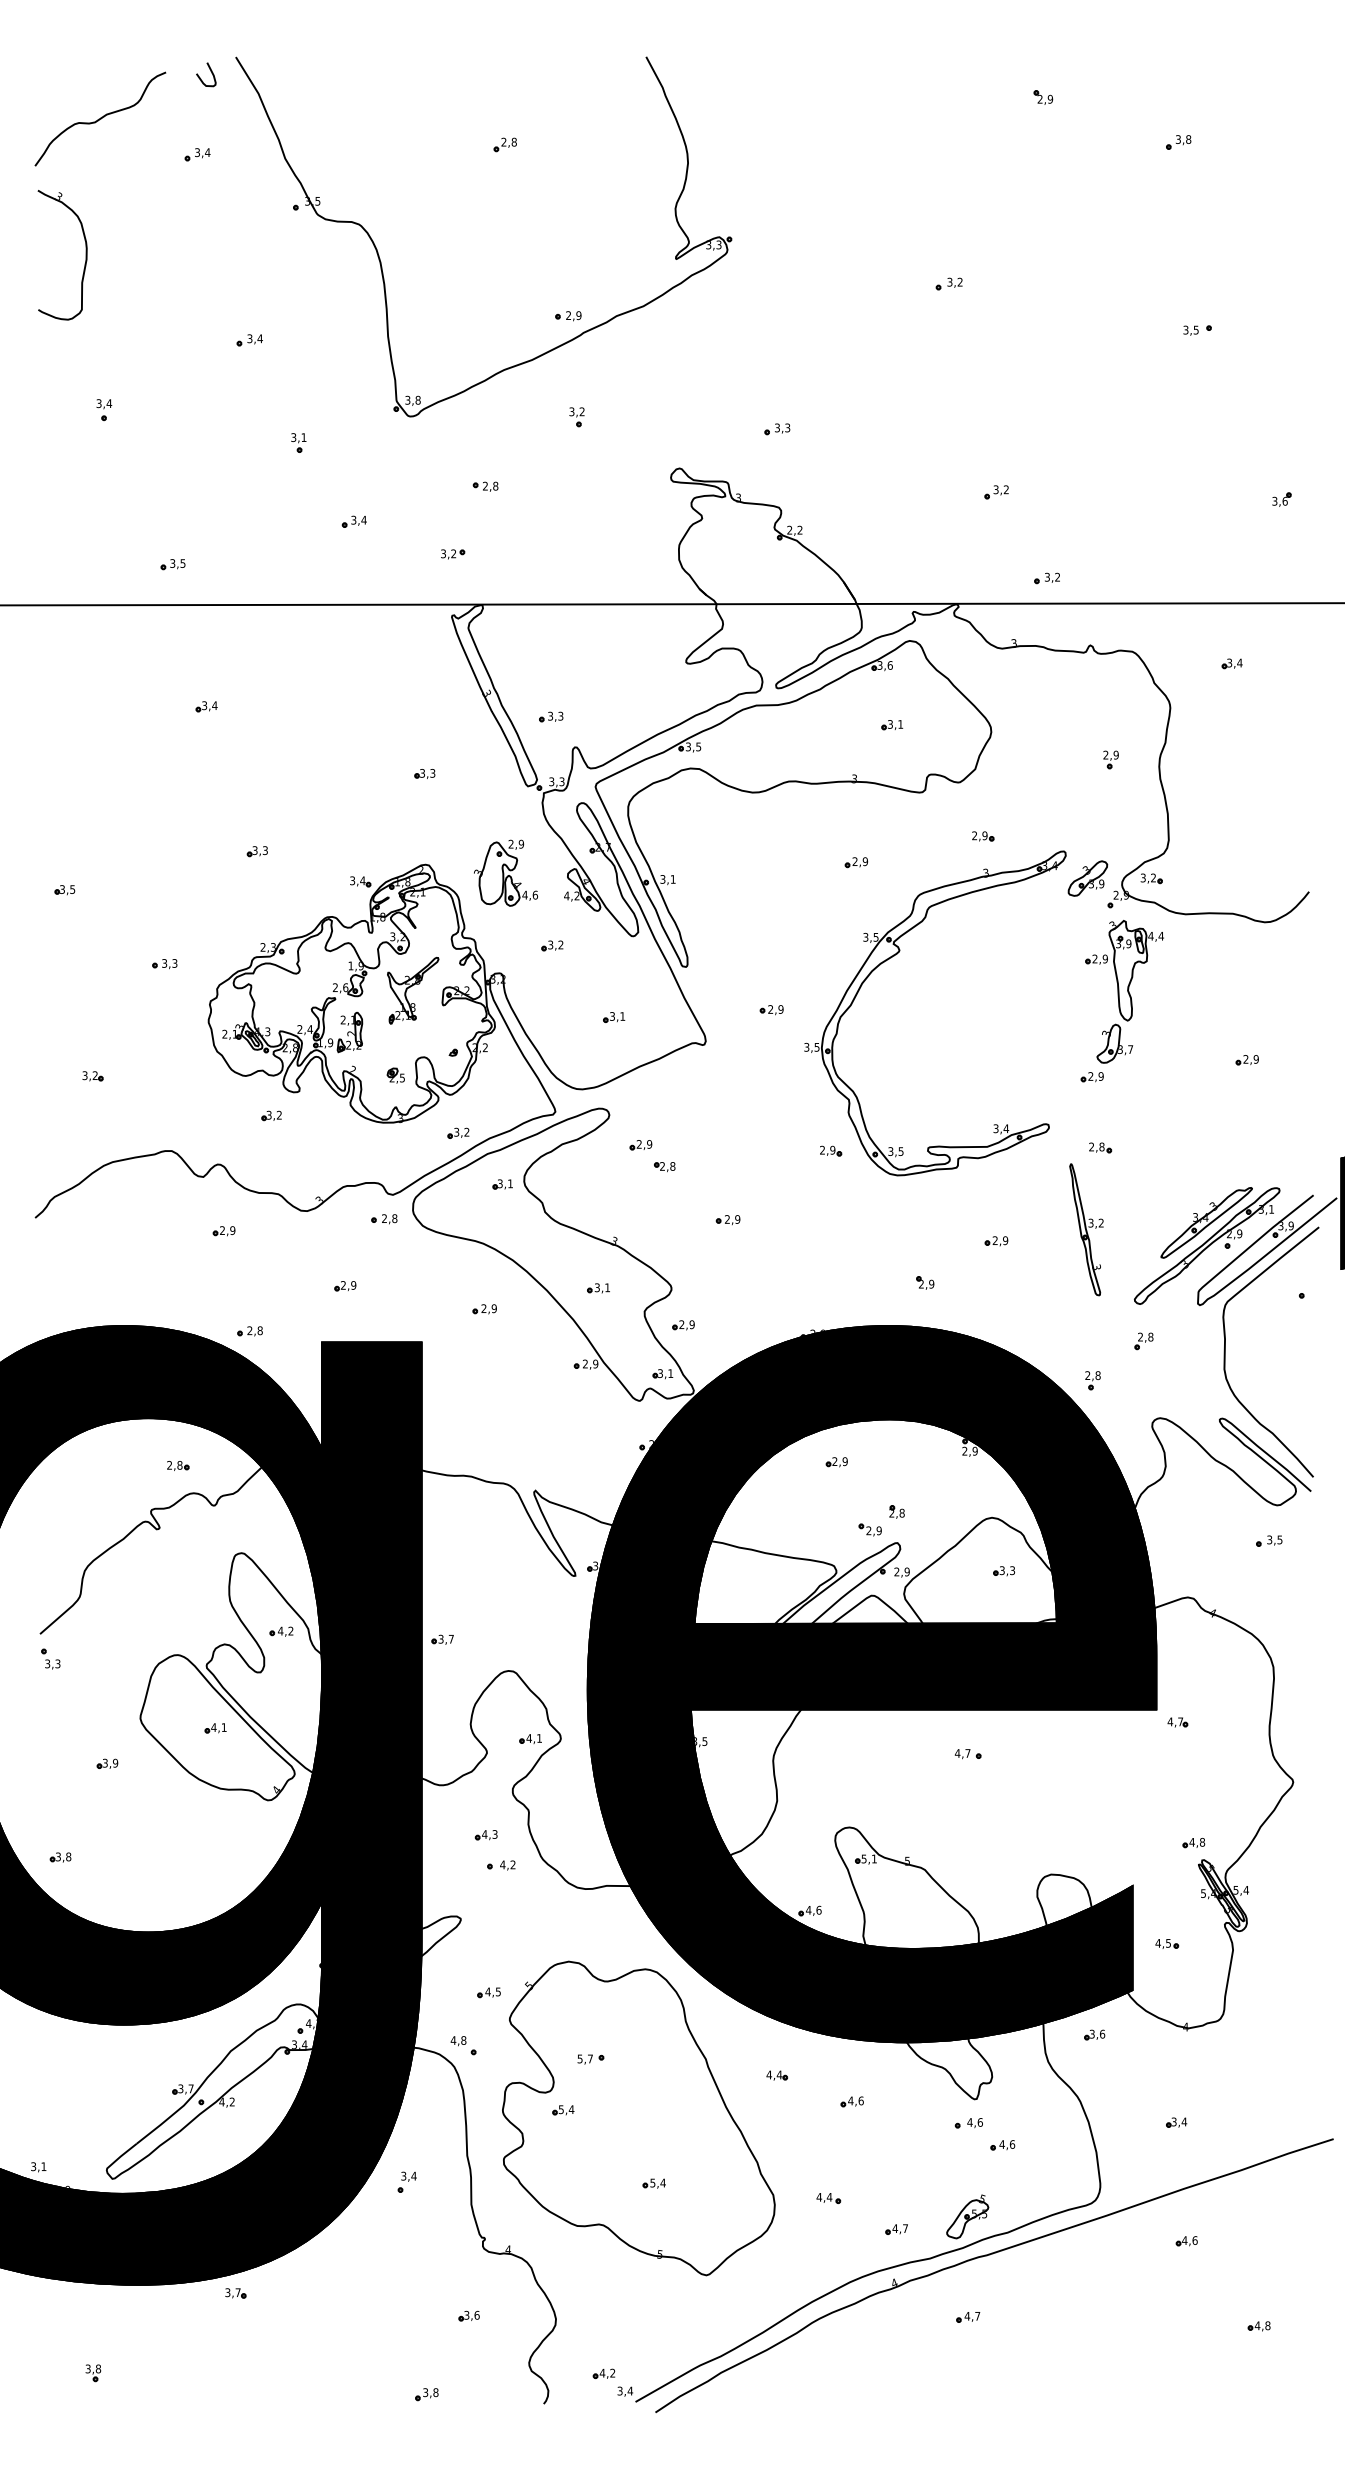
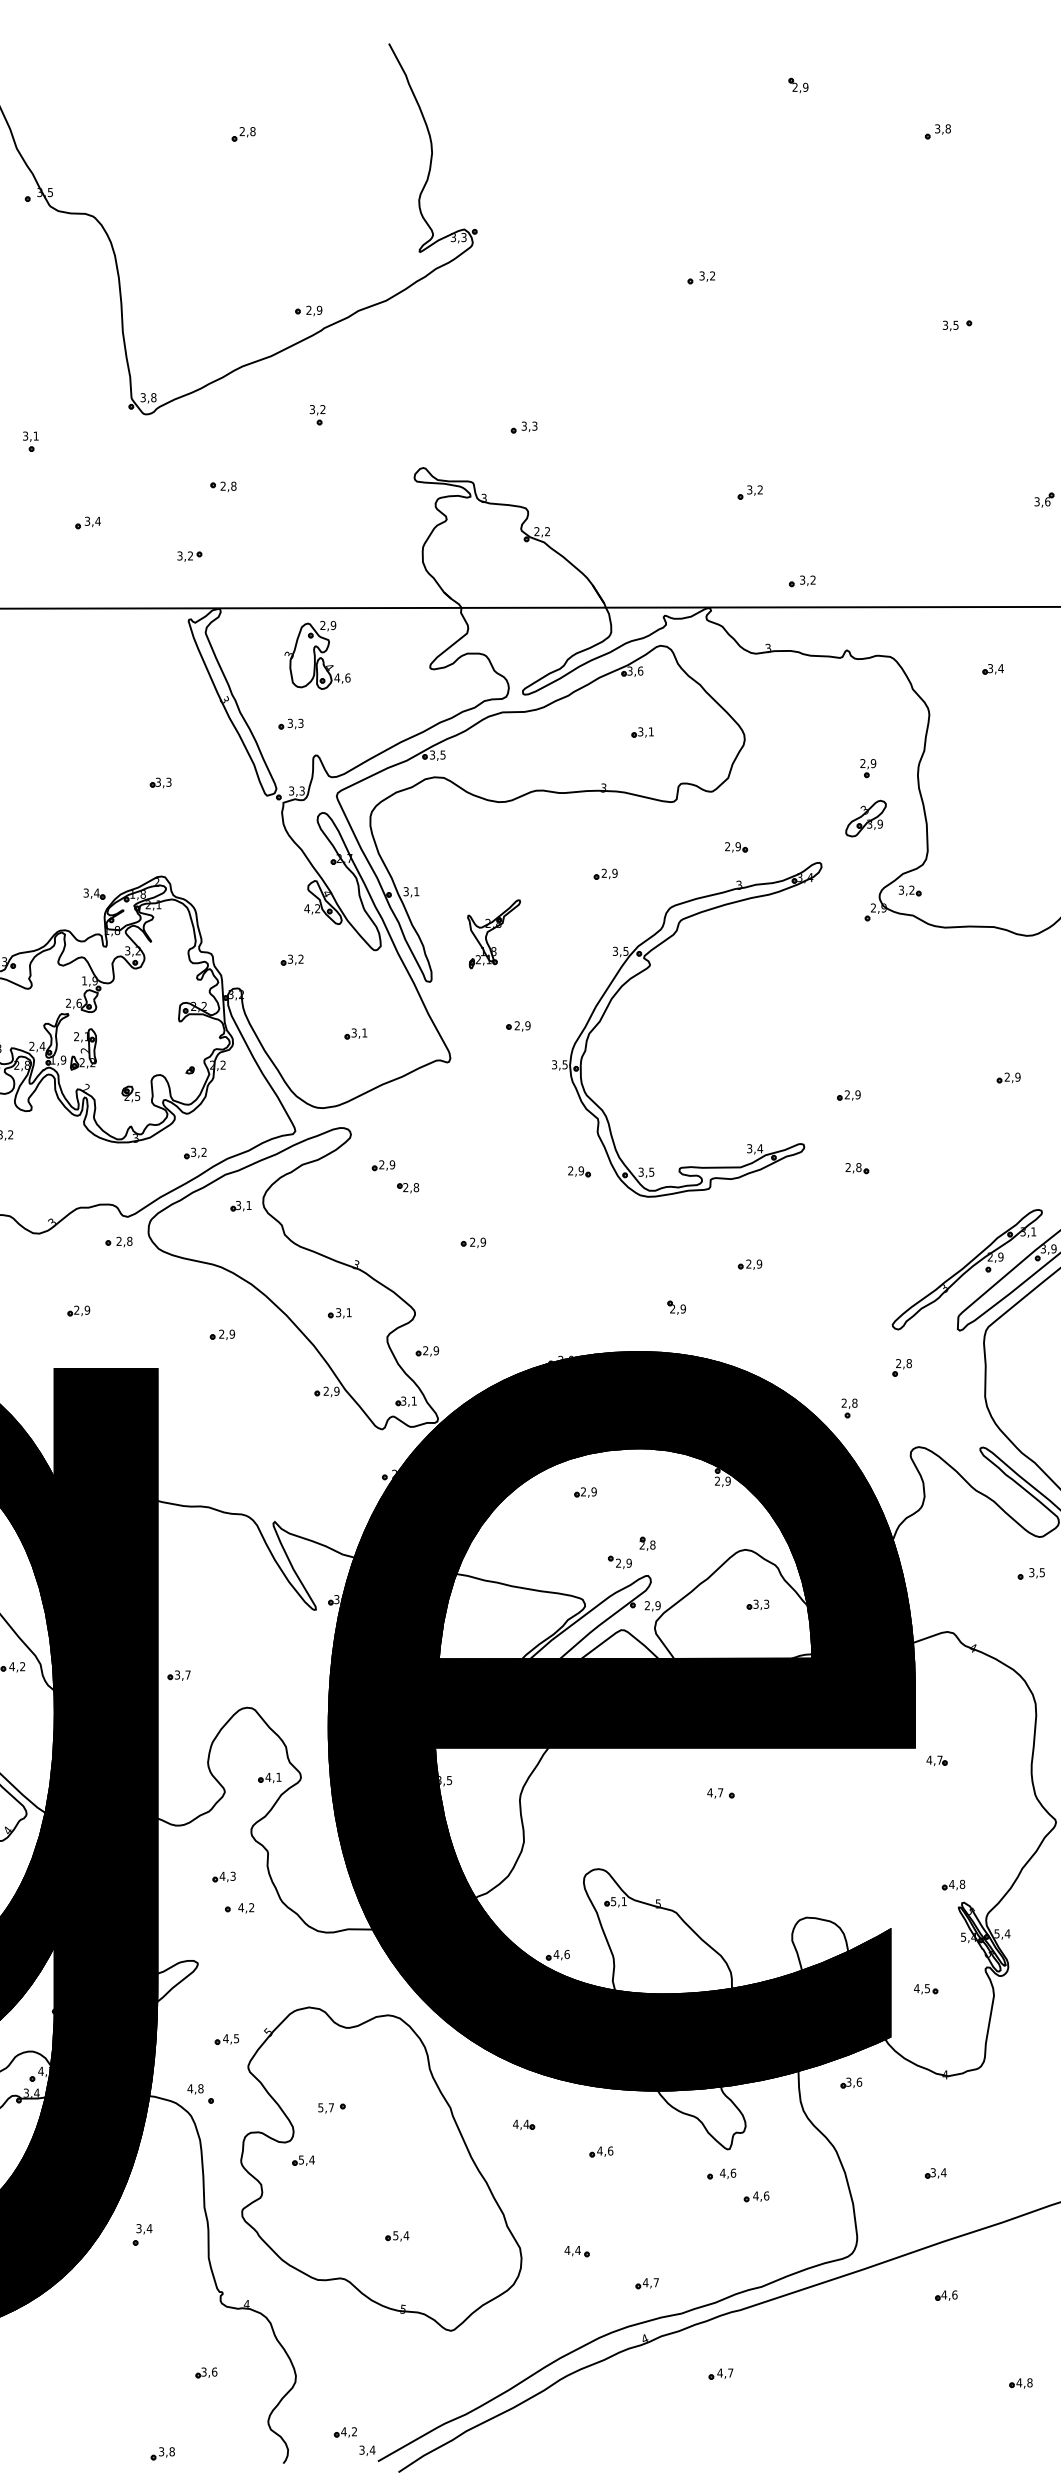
part: (505, 872) -> (317, 654), moved
part: (1087, 878) -> (865, 818), moved
part: (413, 990) -> (494, 934), moved
part: (1124, 991) -> (882, 1007), removed
part: (1206, 1222) -> (966, 1245), removed
part: (1086, 1229) -> (842, 1252), removed
part: (967, 2216) -> (720, 2270), removed

